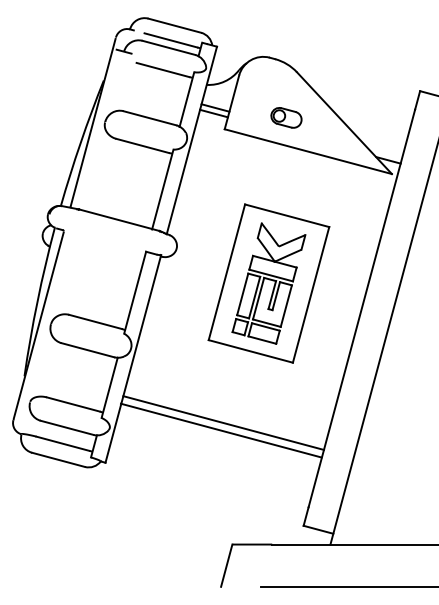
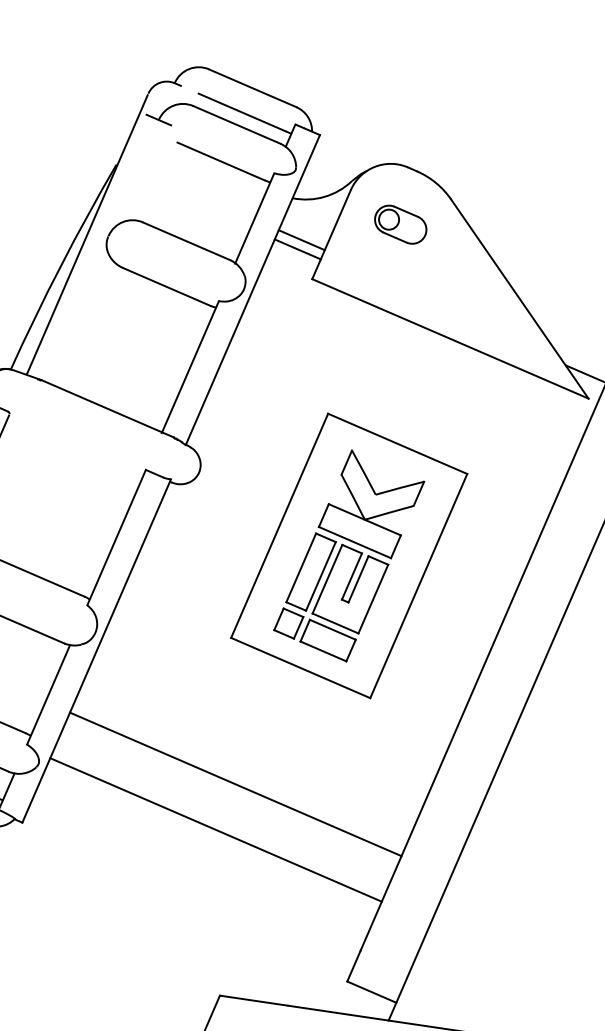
part: (286, 117) -> (400, 224), moved
line: (220, 430) -> (214, 829), moved

